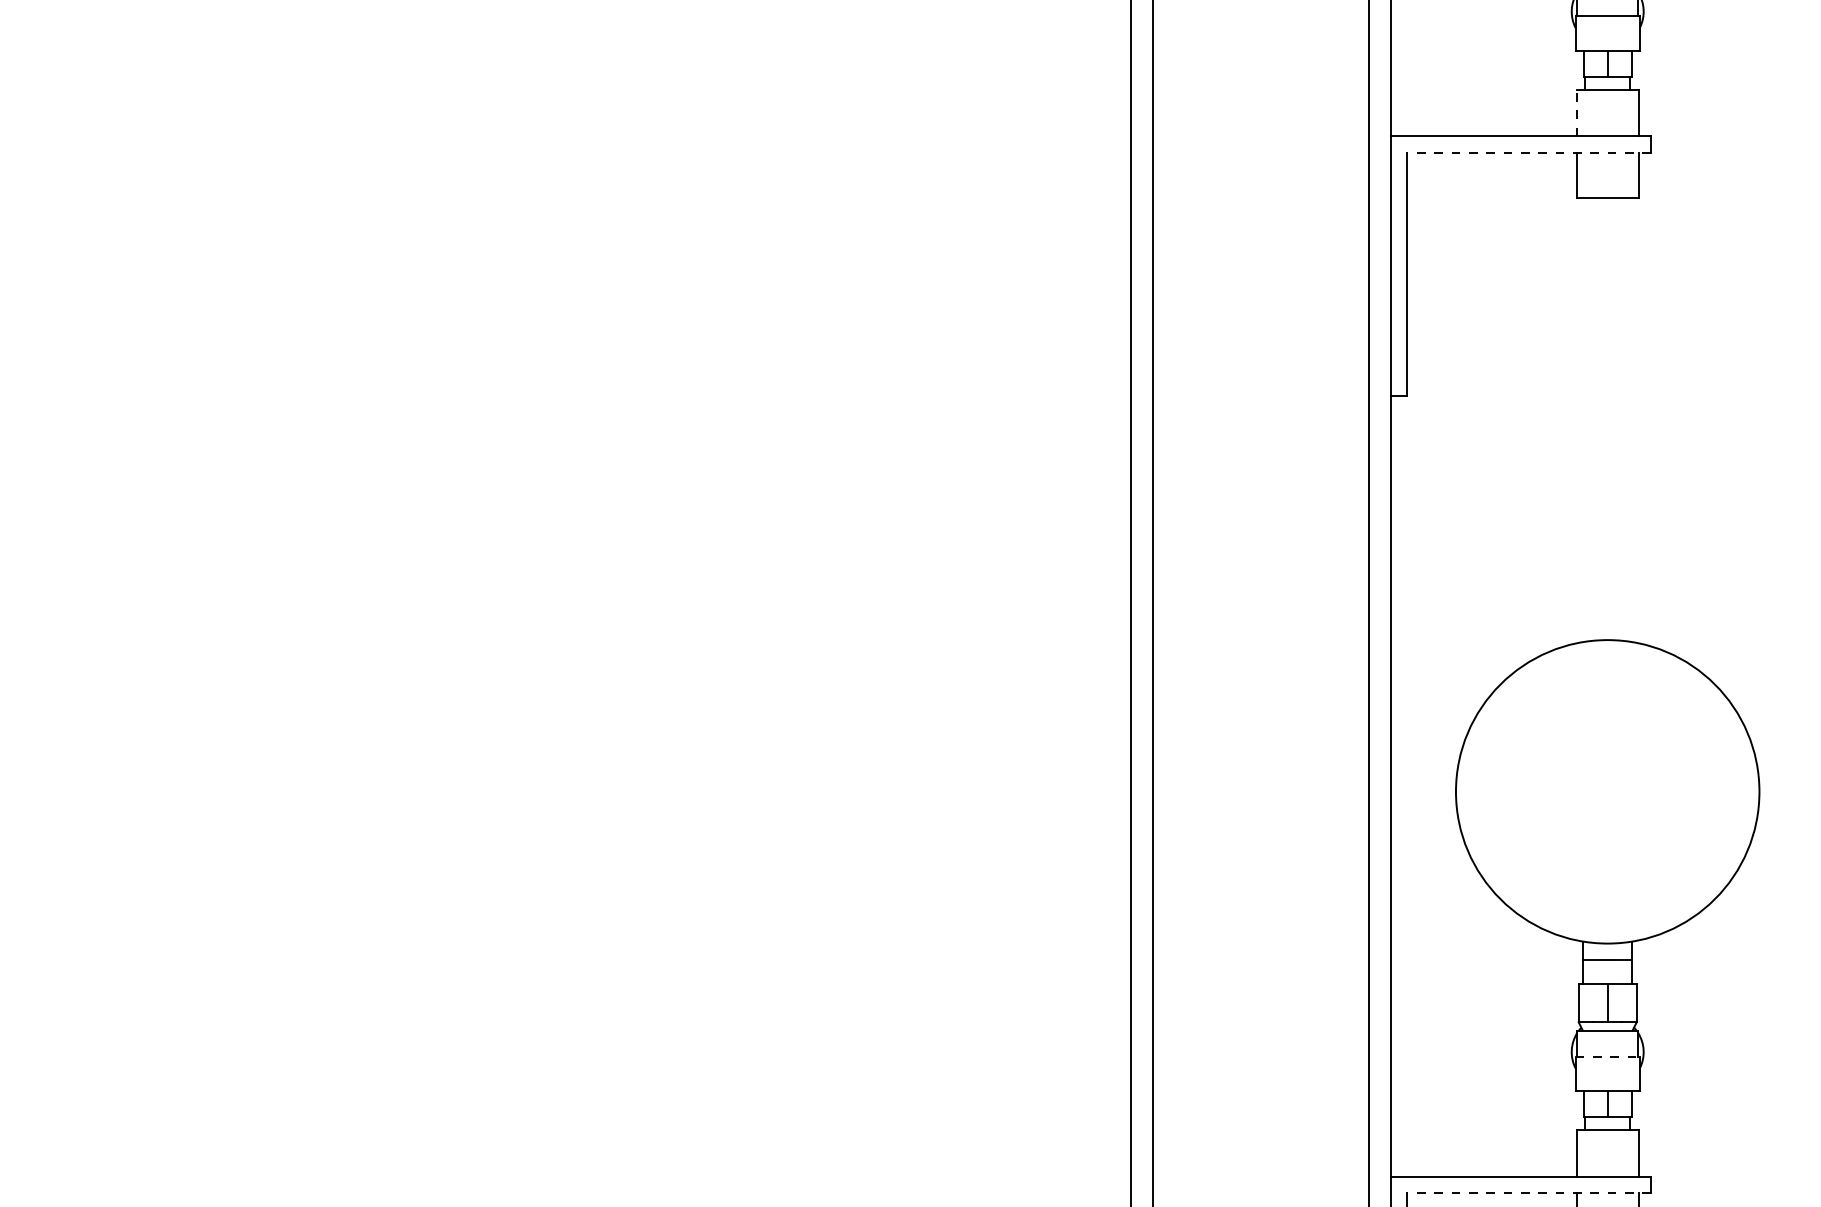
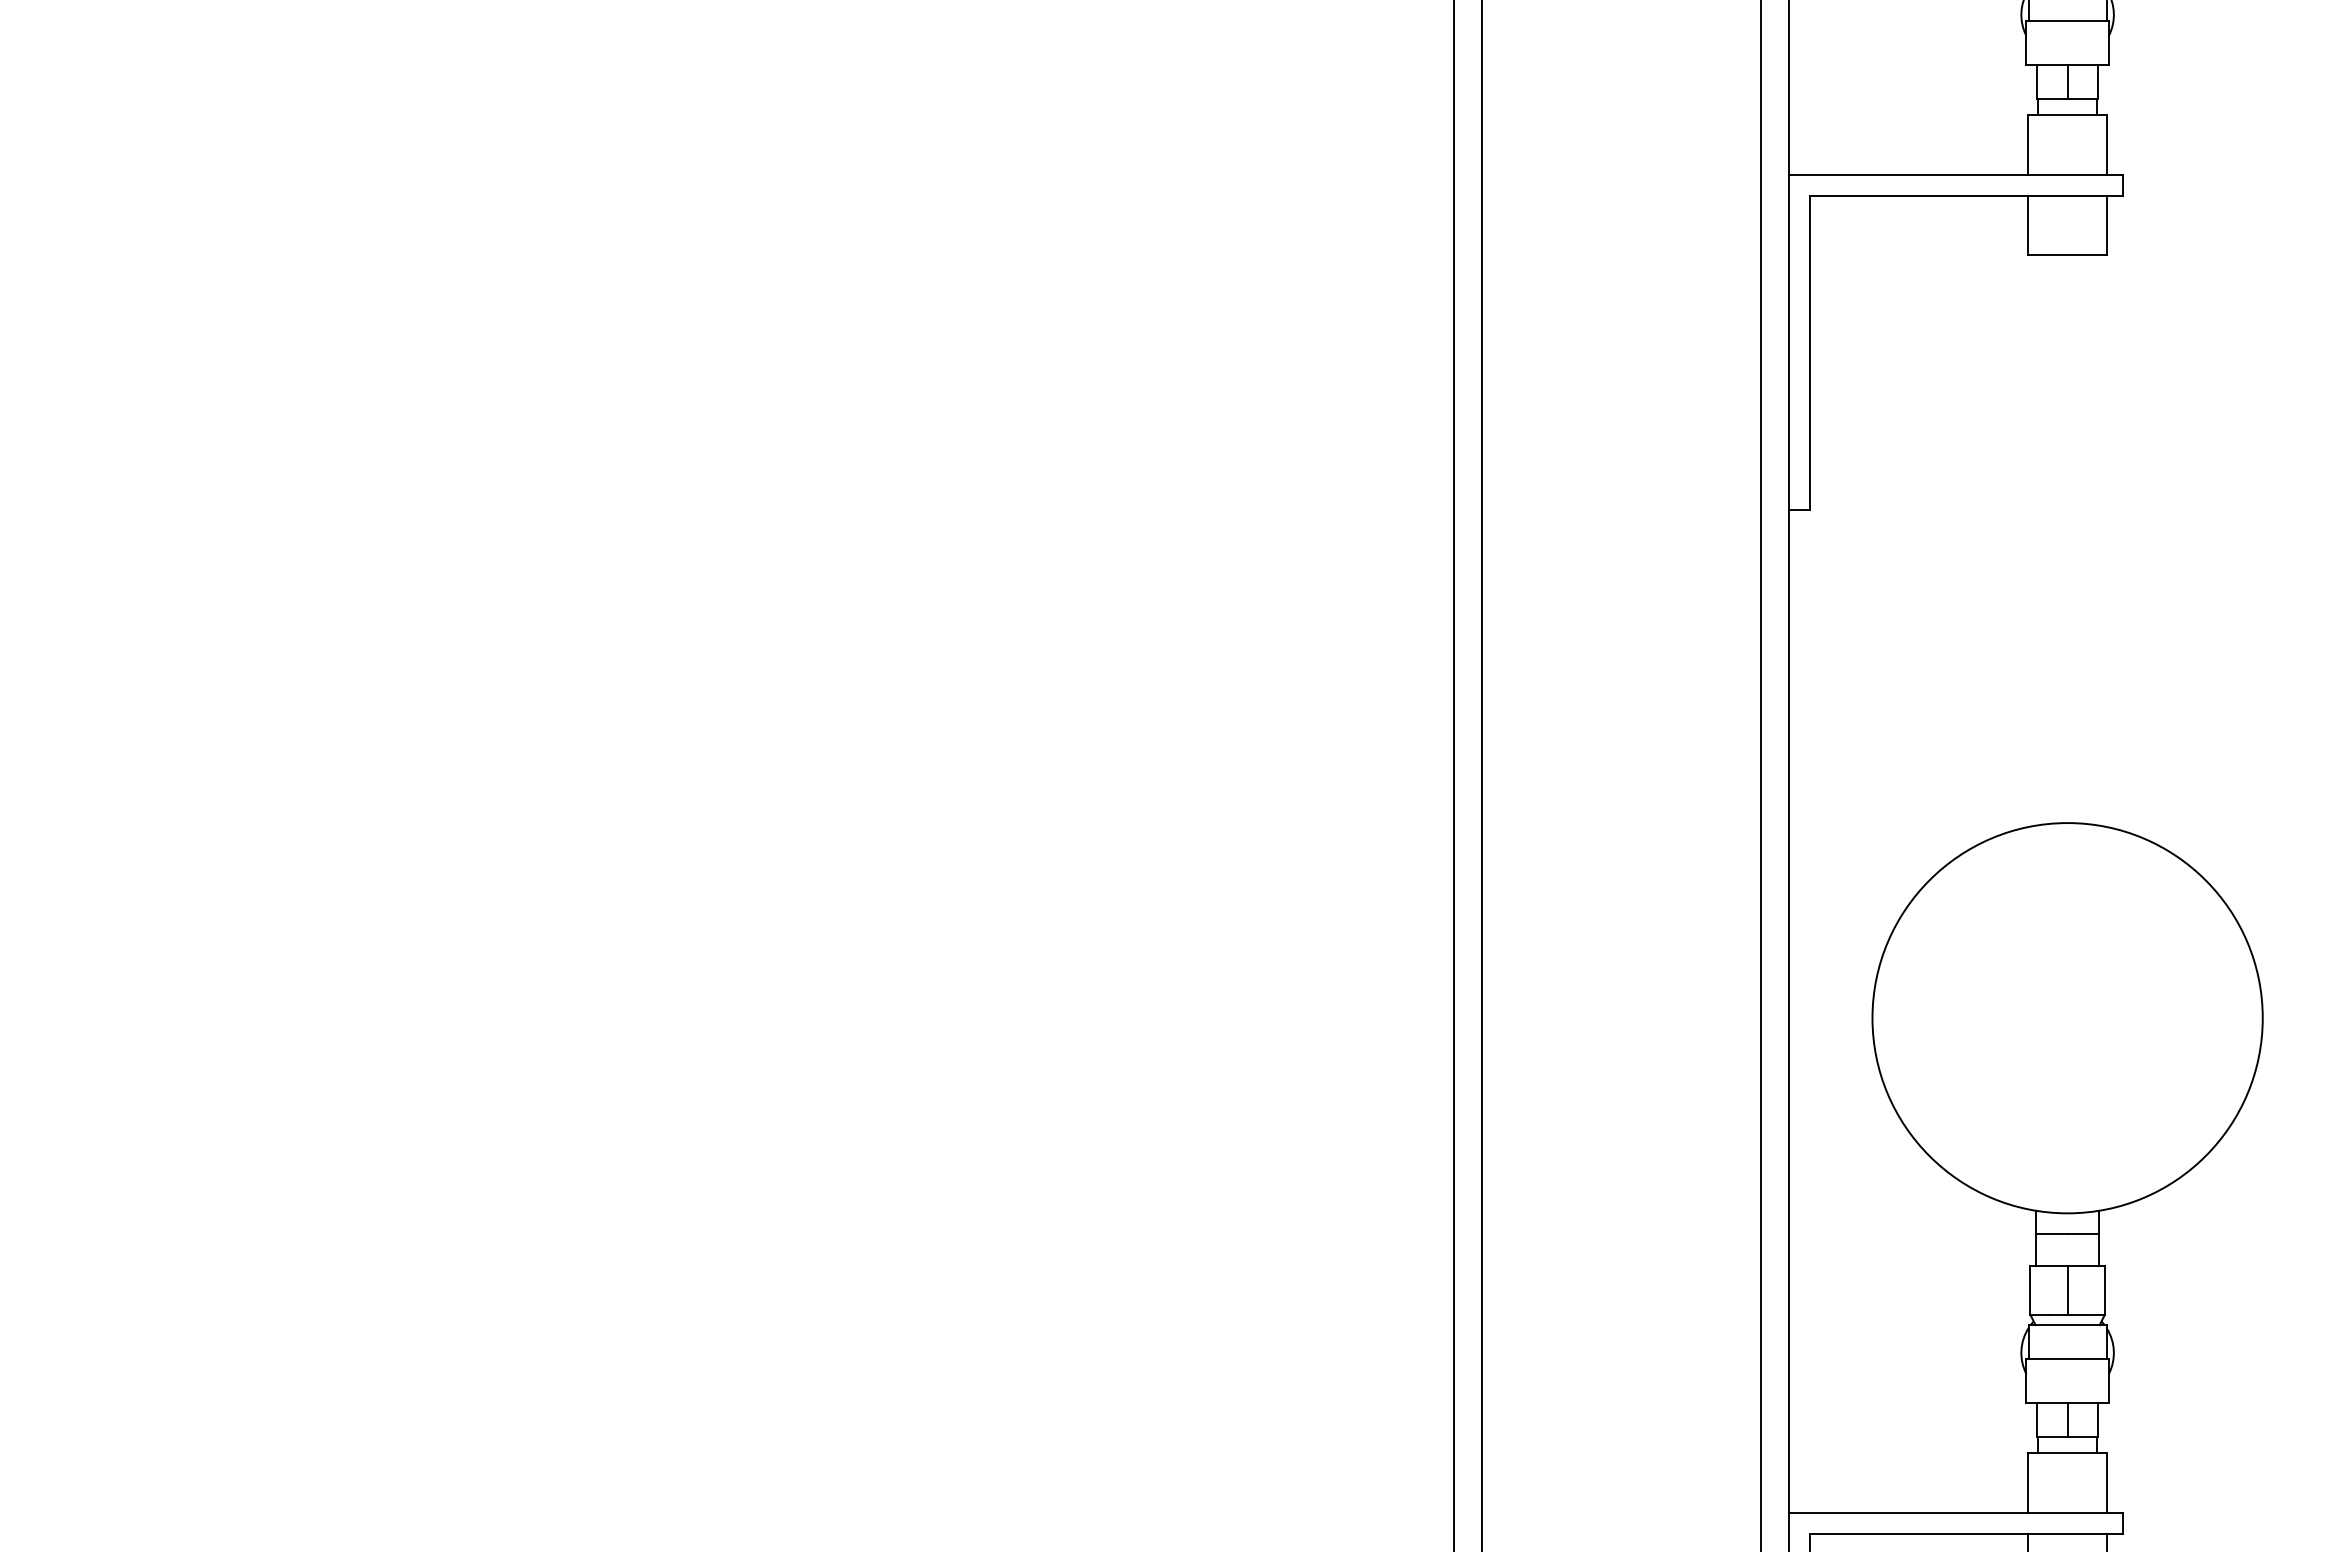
line: (1576, 113) -> (2027, 145), dashed -> solid
line: (1529, 152) -> (1966, 196), dashed -> solid
line: (1608, 1056) -> (2068, 1358), dashed -> solid
line: (1529, 1193) -> (1966, 1534), dashed -> solid

